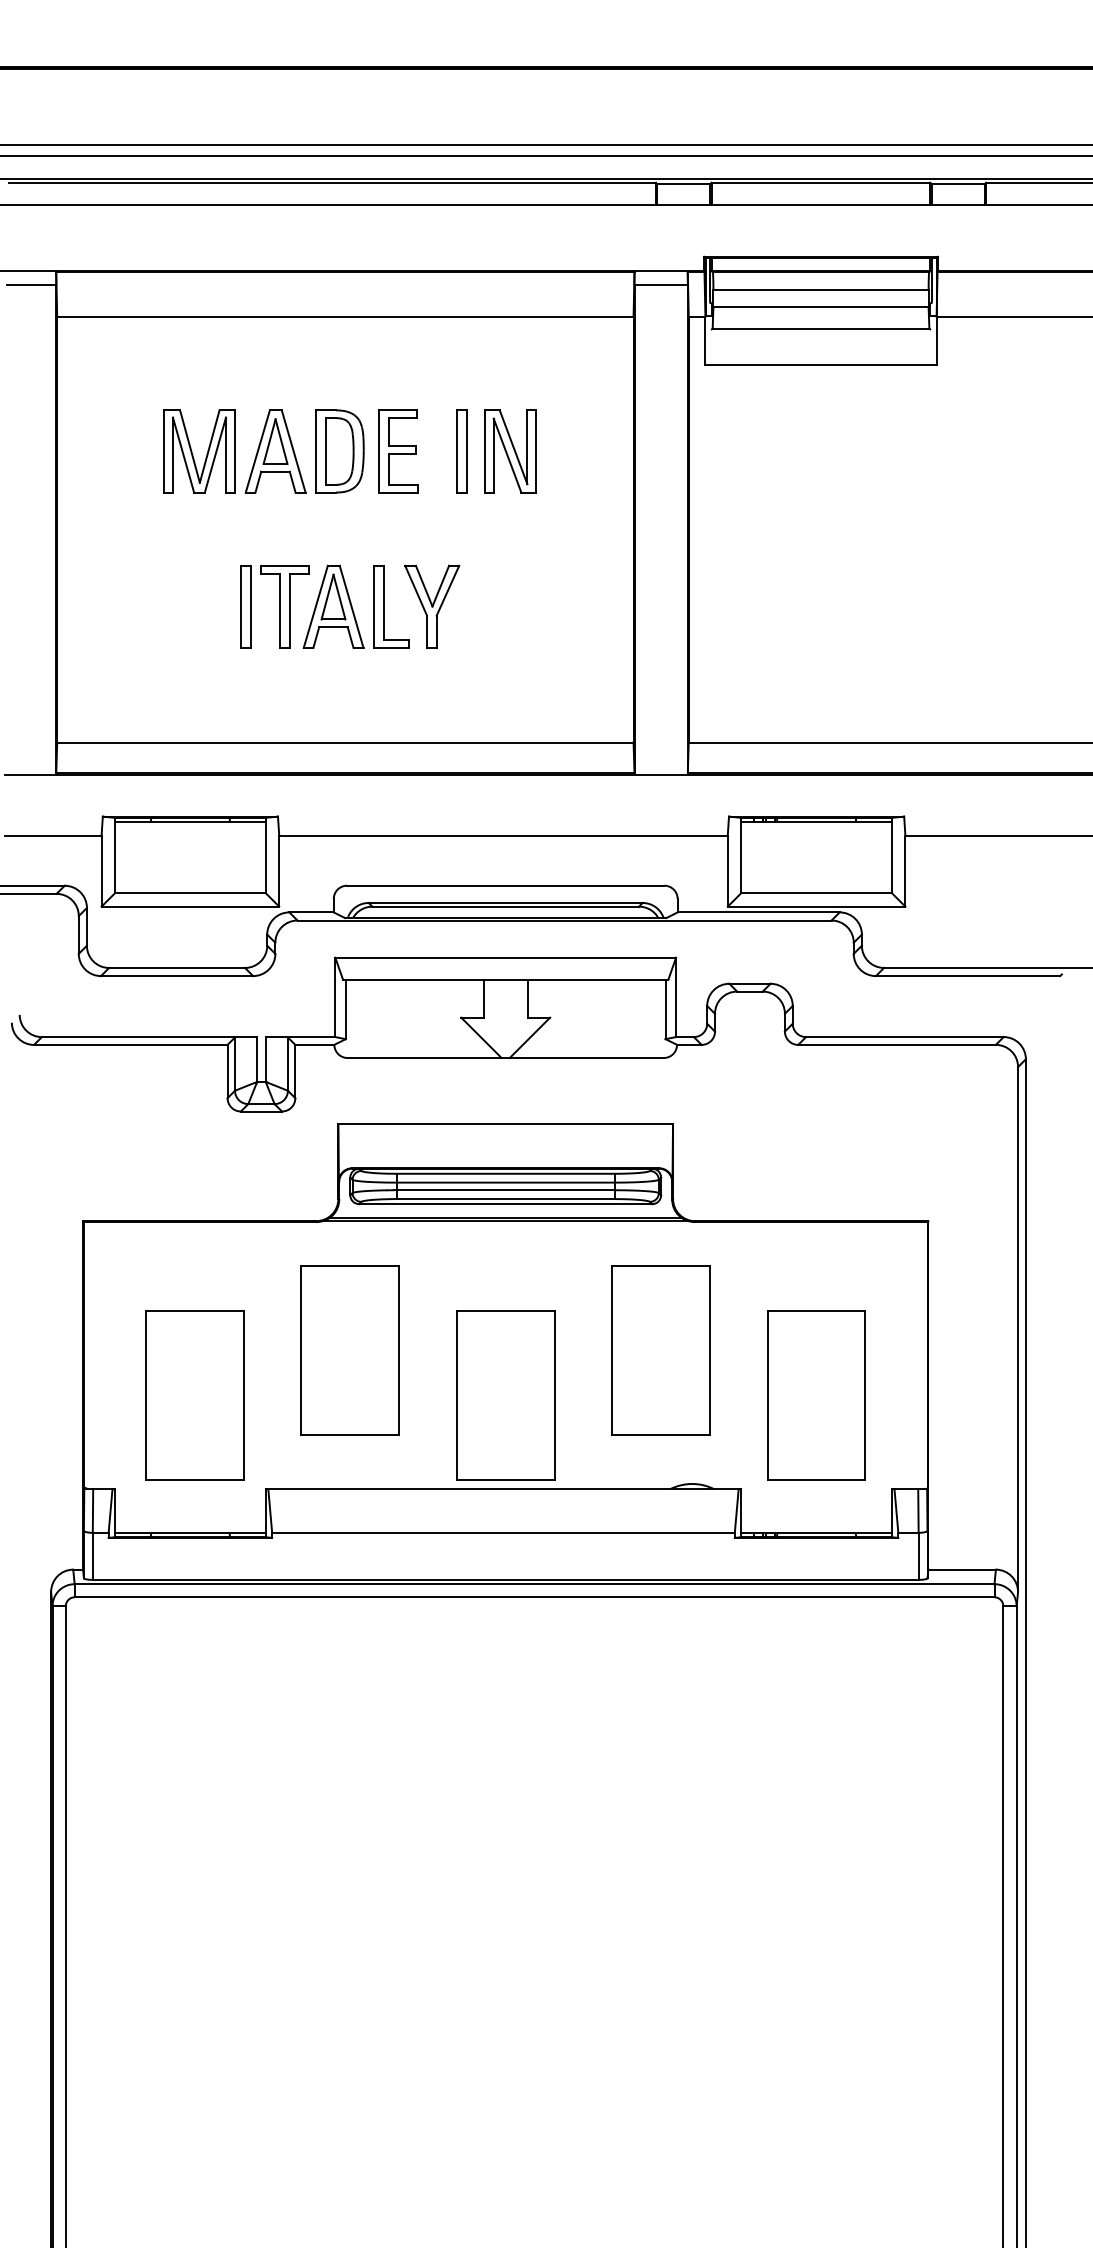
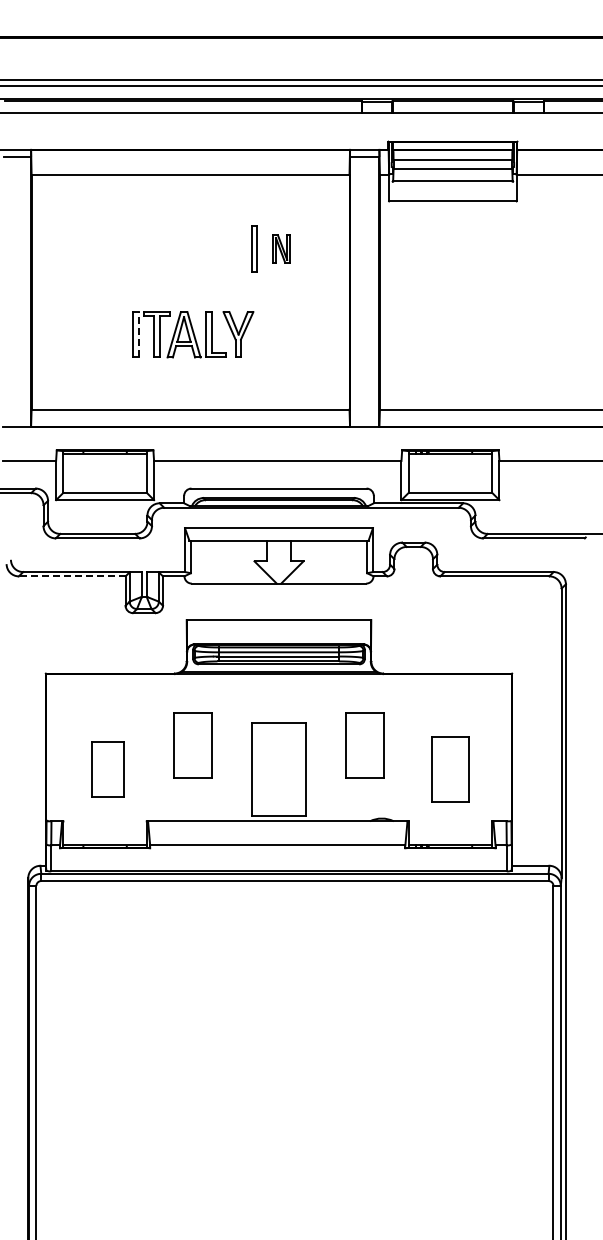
part: (290, 450) -> (160, 248), removed
part: (510, 450) -> (281, 248), size x0.6
line: (250, 606) -> (138, 334), solid -> dashed
line: (129, 1045) -> (71, 576), solid -> dashed
part: (348, 1351) -> (192, 745), size x0.7
part: (660, 1351) -> (364, 745), size x0.7
part: (194, 1395) -> (107, 769), size x0.6
part: (816, 1395) -> (450, 769), size x0.7

